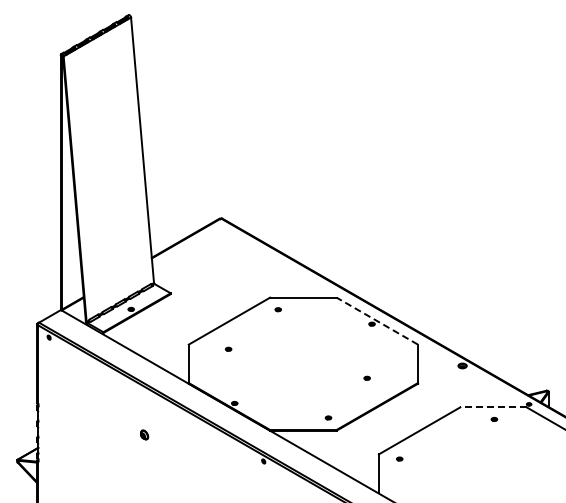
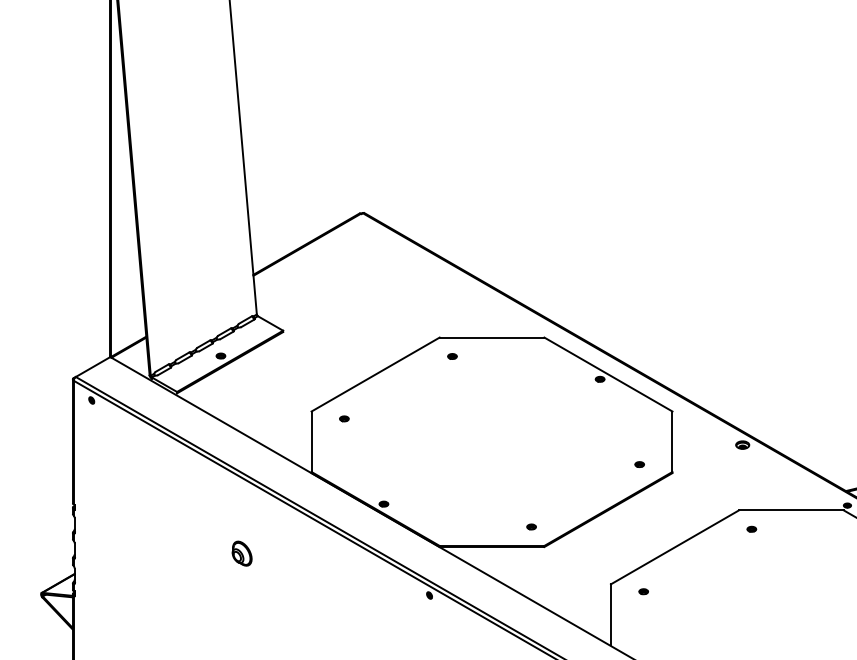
line: (377, 321) -> (608, 375), dashed -> solid
part: (228, 348) -> (344, 417), moved
part: (366, 377) -> (638, 463), moved
line: (493, 407) -> (791, 510), dashed -> solid
part: (494, 418) -> (751, 527), moved
part: (144, 434) -> (241, 553), size x1.67

